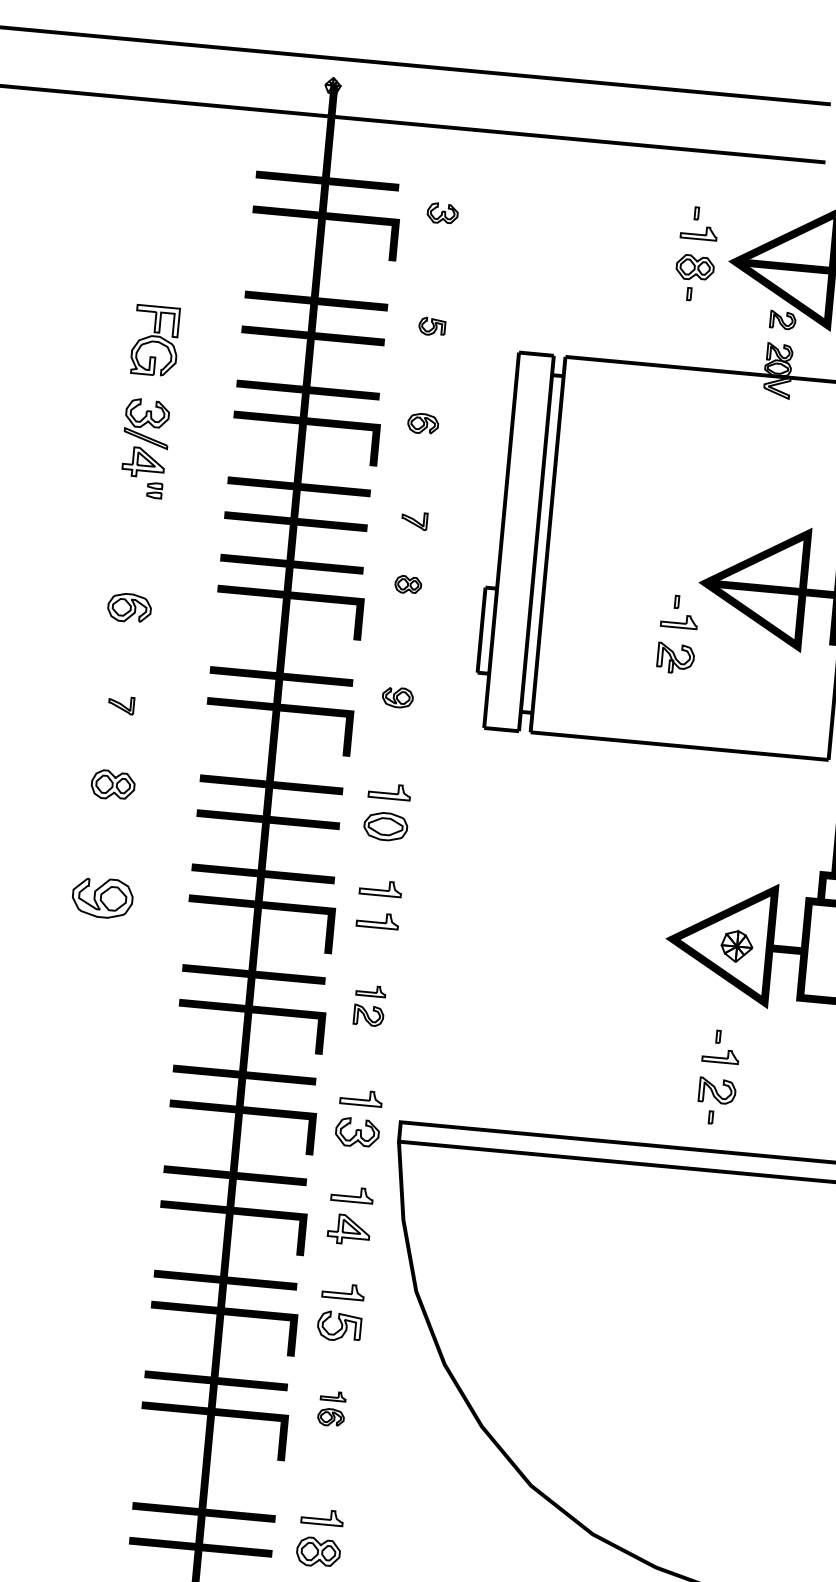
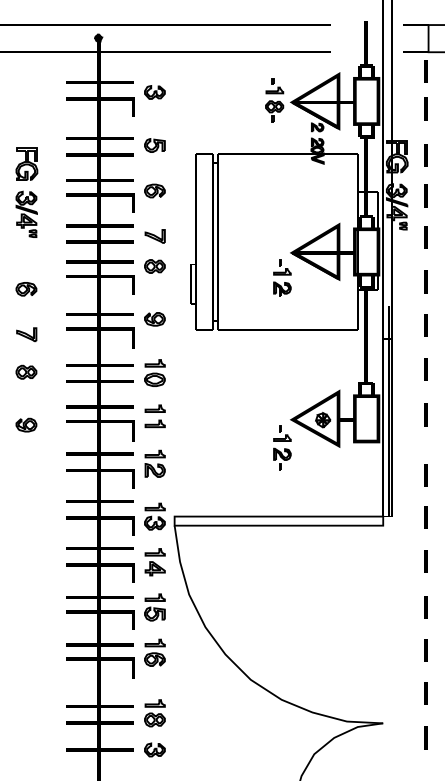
part: (441, 213) -> (154, 92), size x1.43
part: (431, 326) -> (154, 145), size x1.67
part: (422, 422) -> (154, 190), size x1.43
part: (413, 520) -> (154, 236), size x1.67
part: (407, 584) -> (154, 266), size x1.67
part: (396, 697) -> (154, 319), size x1.43
part: (120, 704) -> (26, 334), size x1.67
part: (102, 896) -> (26, 424), size x0.71
part: (368, 1005) -> (154, 463), size x1.43
part: (718, 1076) -> (282, 447), moved
part: (330, 1408) -> (154, 652), size x1.67

